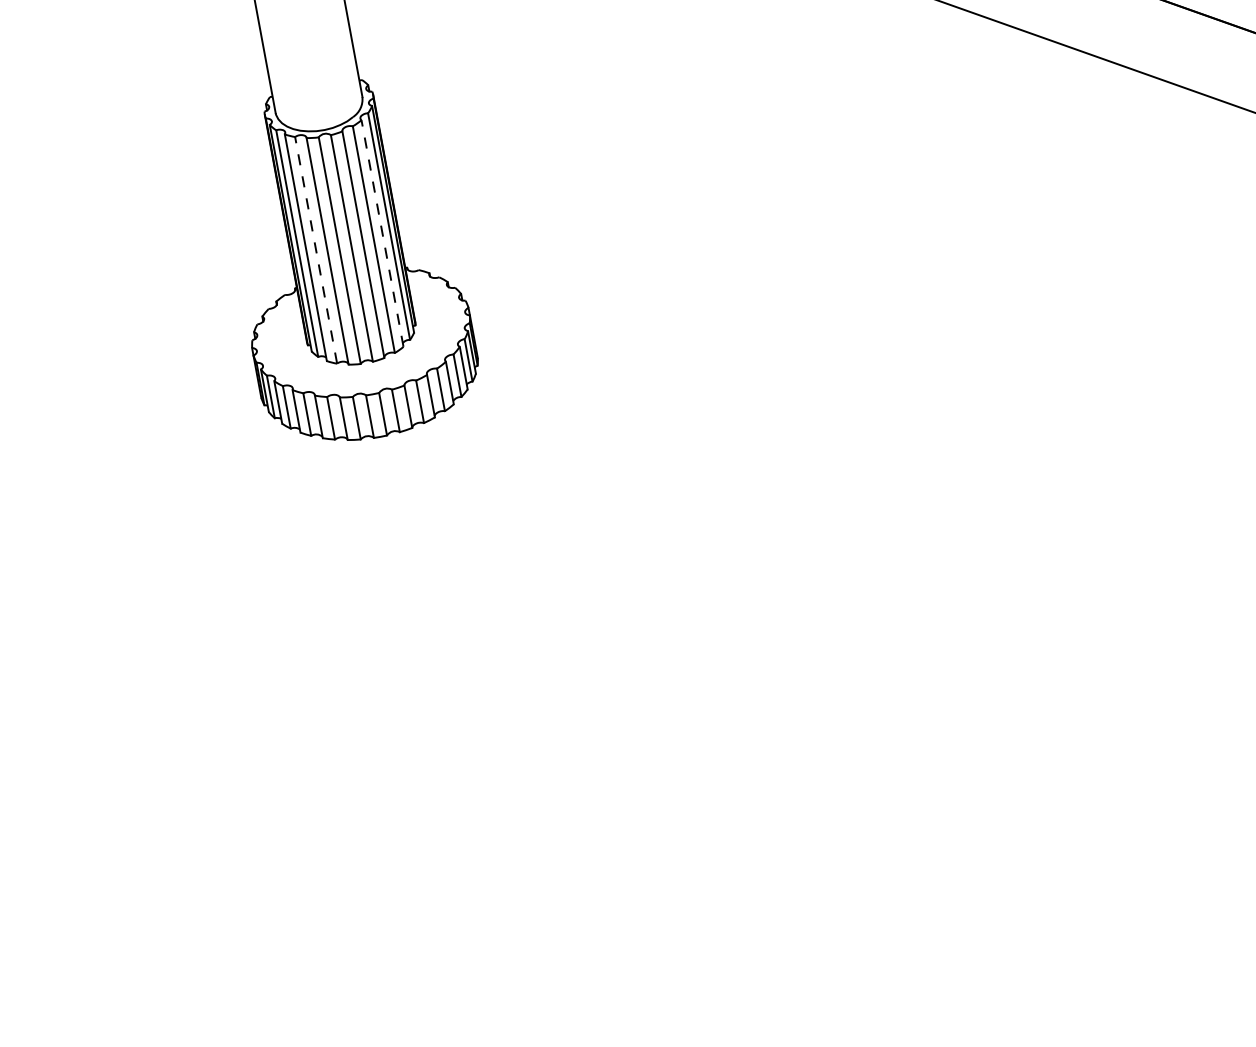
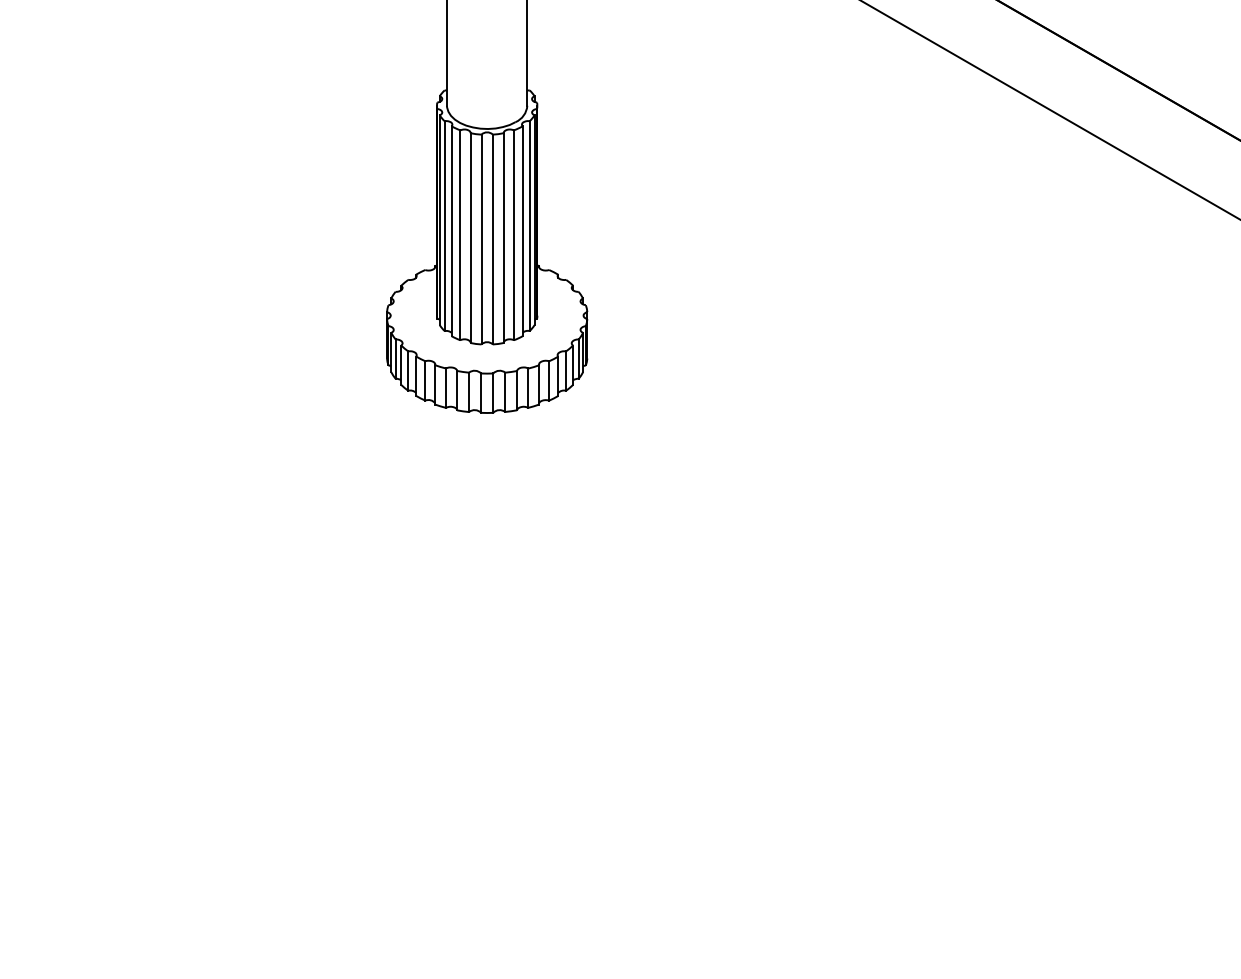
line: (382, 233) -> (522, 231), dashed -> solid
line: (316, 250) -> (460, 235), dashed -> solid

